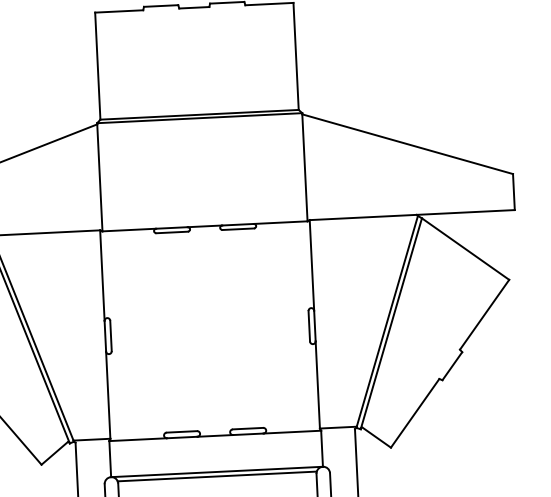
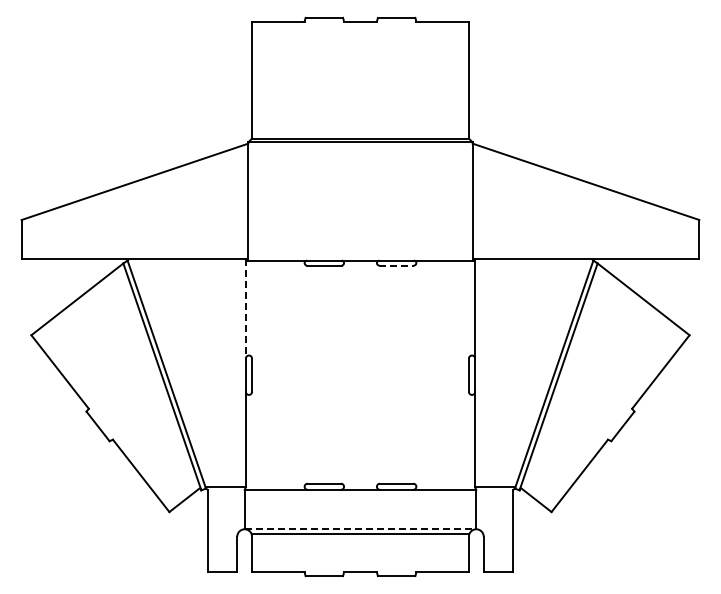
line: (239, 229) -> (397, 265), solid -> dashed
line: (102, 276) -> (245, 309), solid -> dashed
line: (217, 472) -> (360, 529), solid -> dashed

